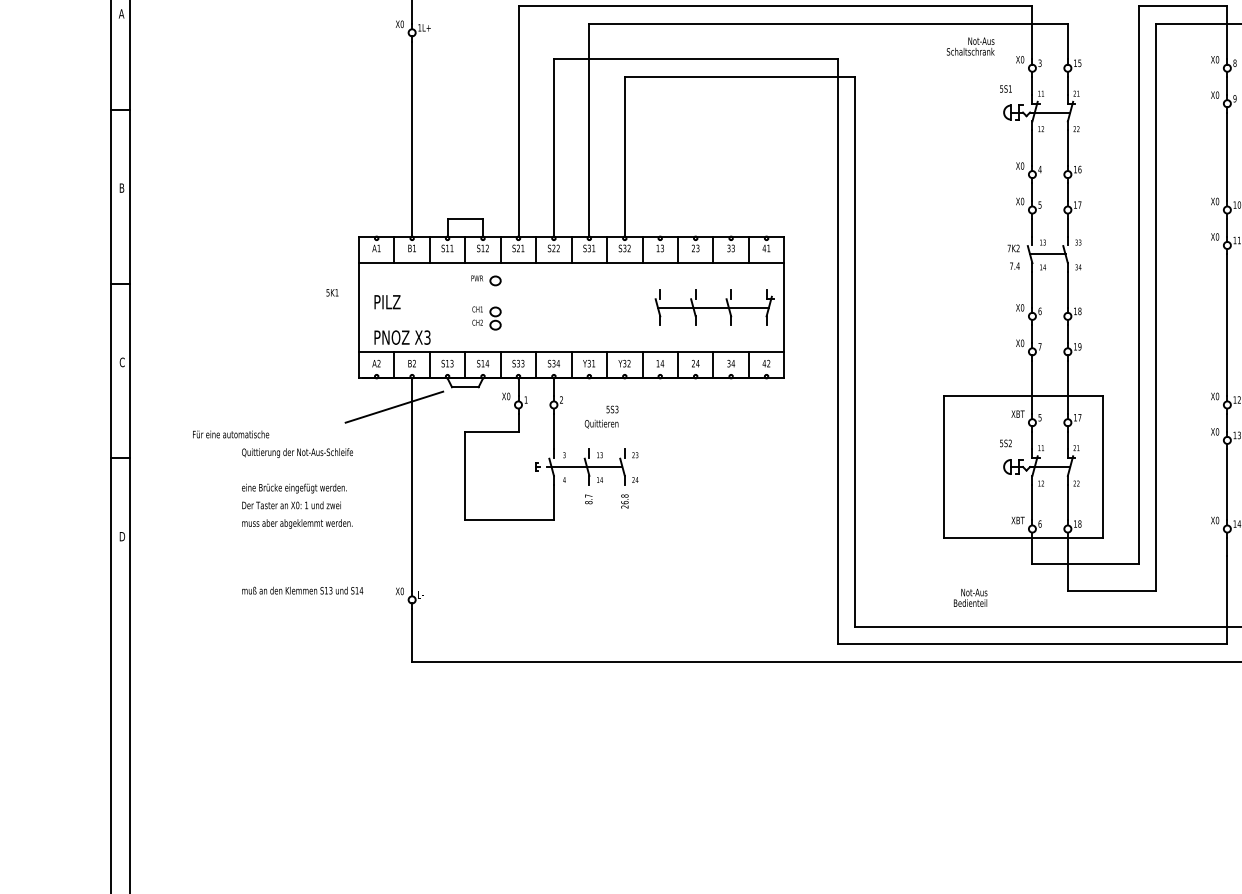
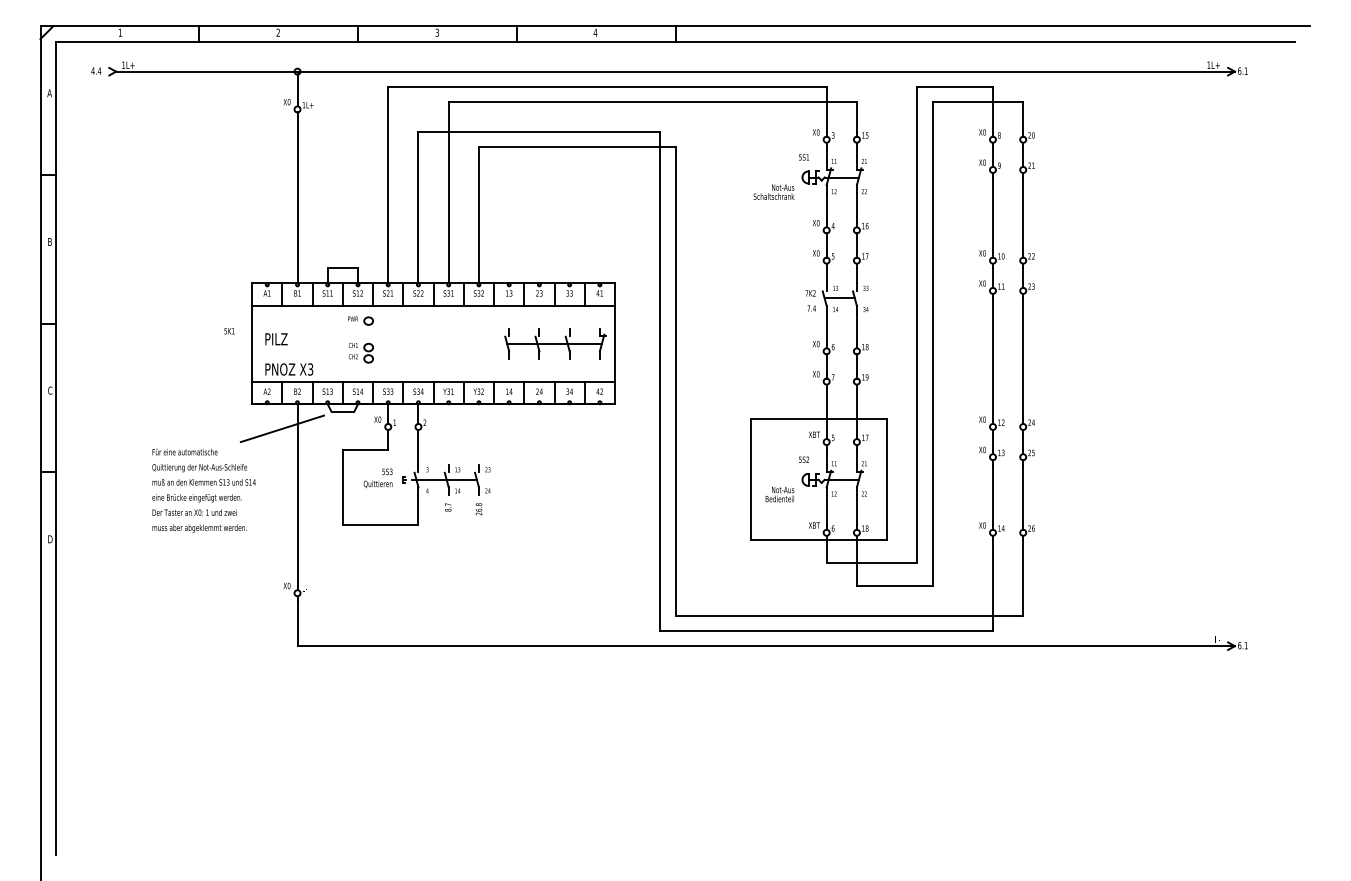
text: (970, 45) -> (773, 191), moved
text: (600, 416) -> (377, 477), moved
text: (230, 433) -> (184, 451), moved
text: (301, 590) -> (203, 482), moved
text: (970, 597) -> (779, 494), moved

